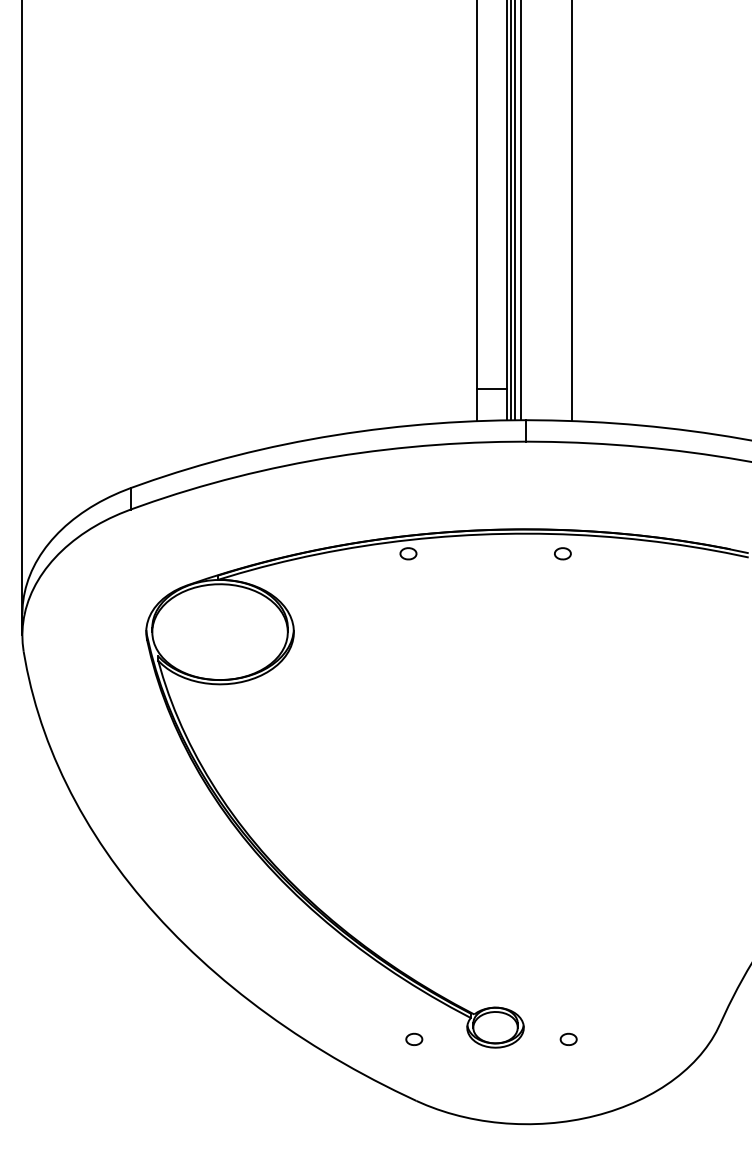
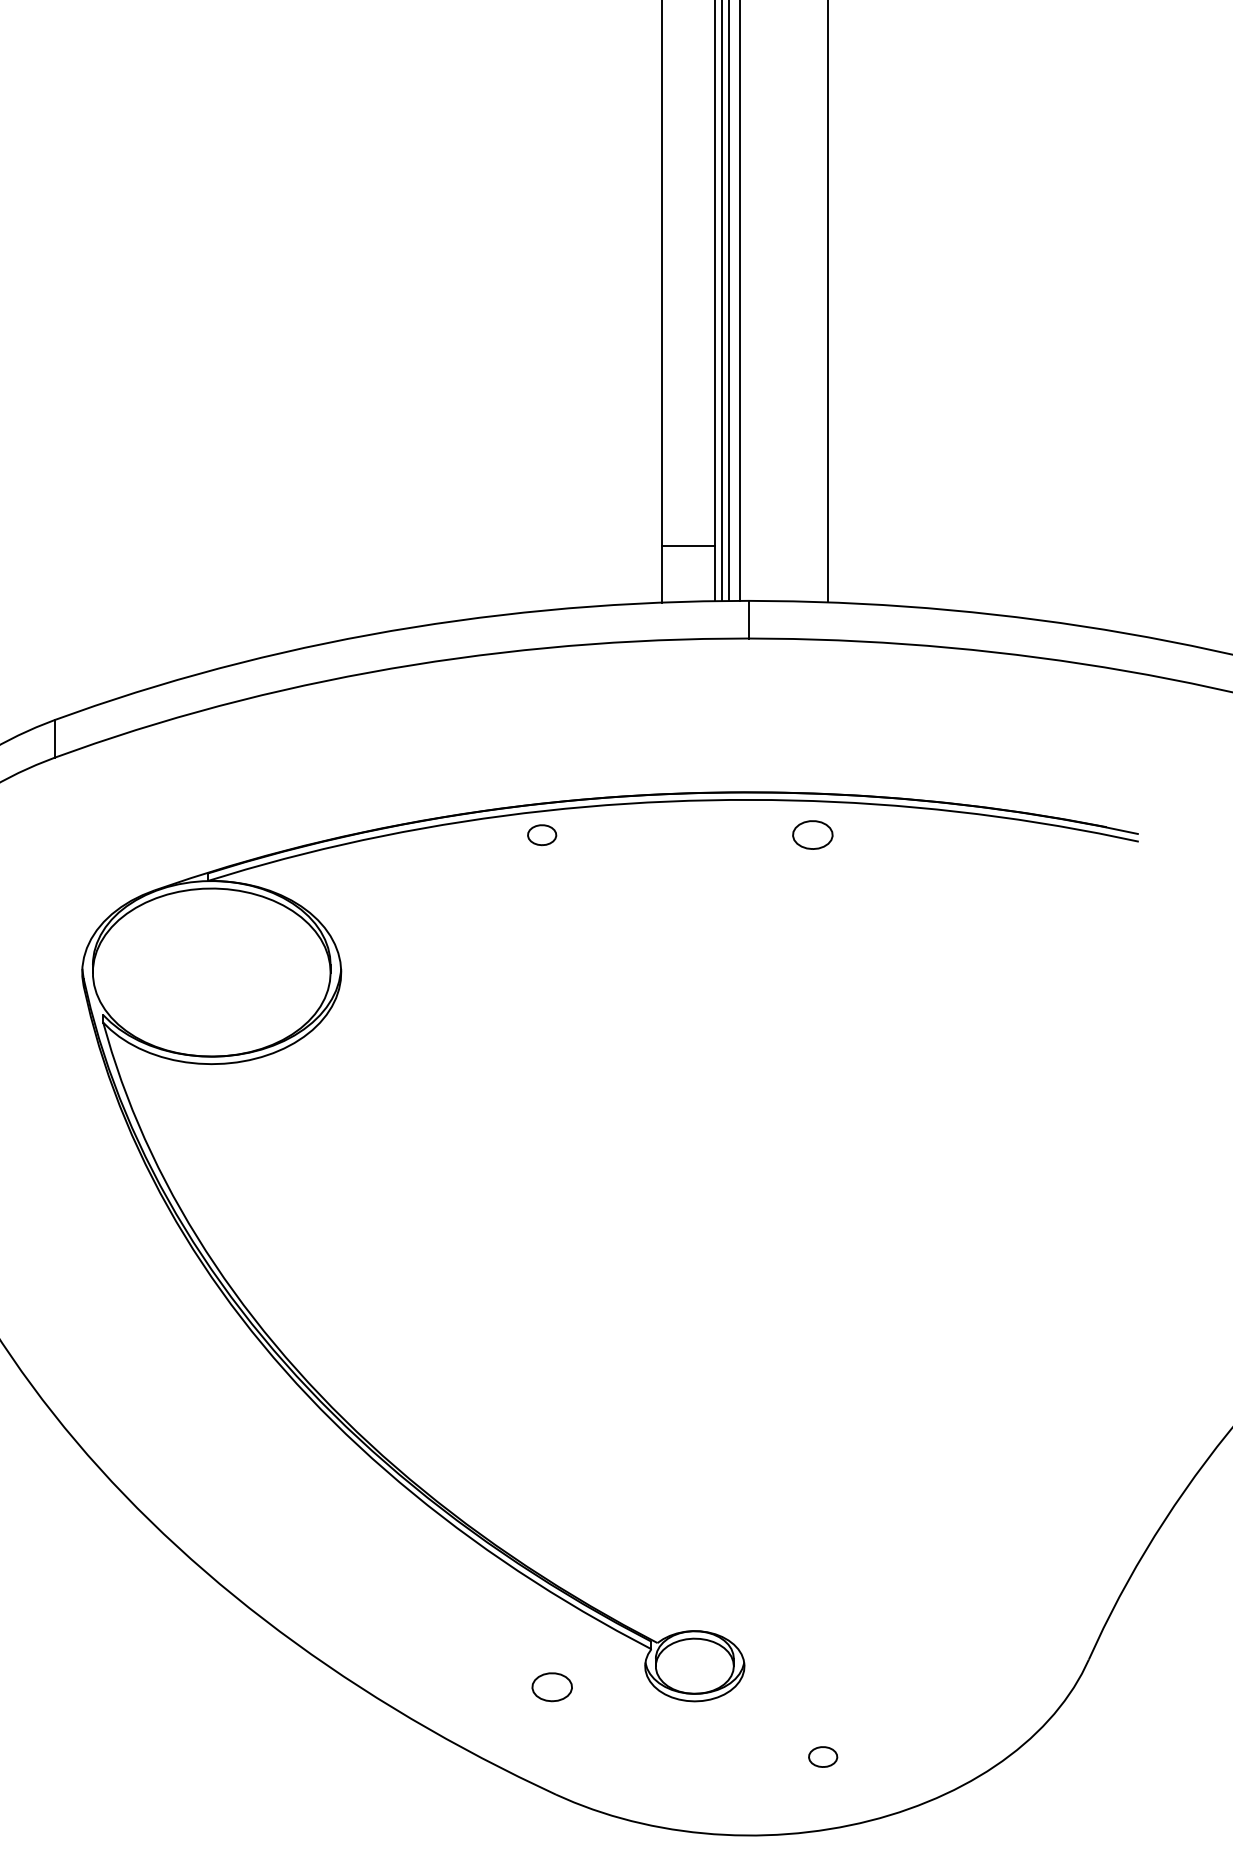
part: (562, 553) -> (812, 834), size x1.4
part: (414, 1038) -> (552, 1685), size x1.4
part: (568, 1038) -> (822, 1755), moved

